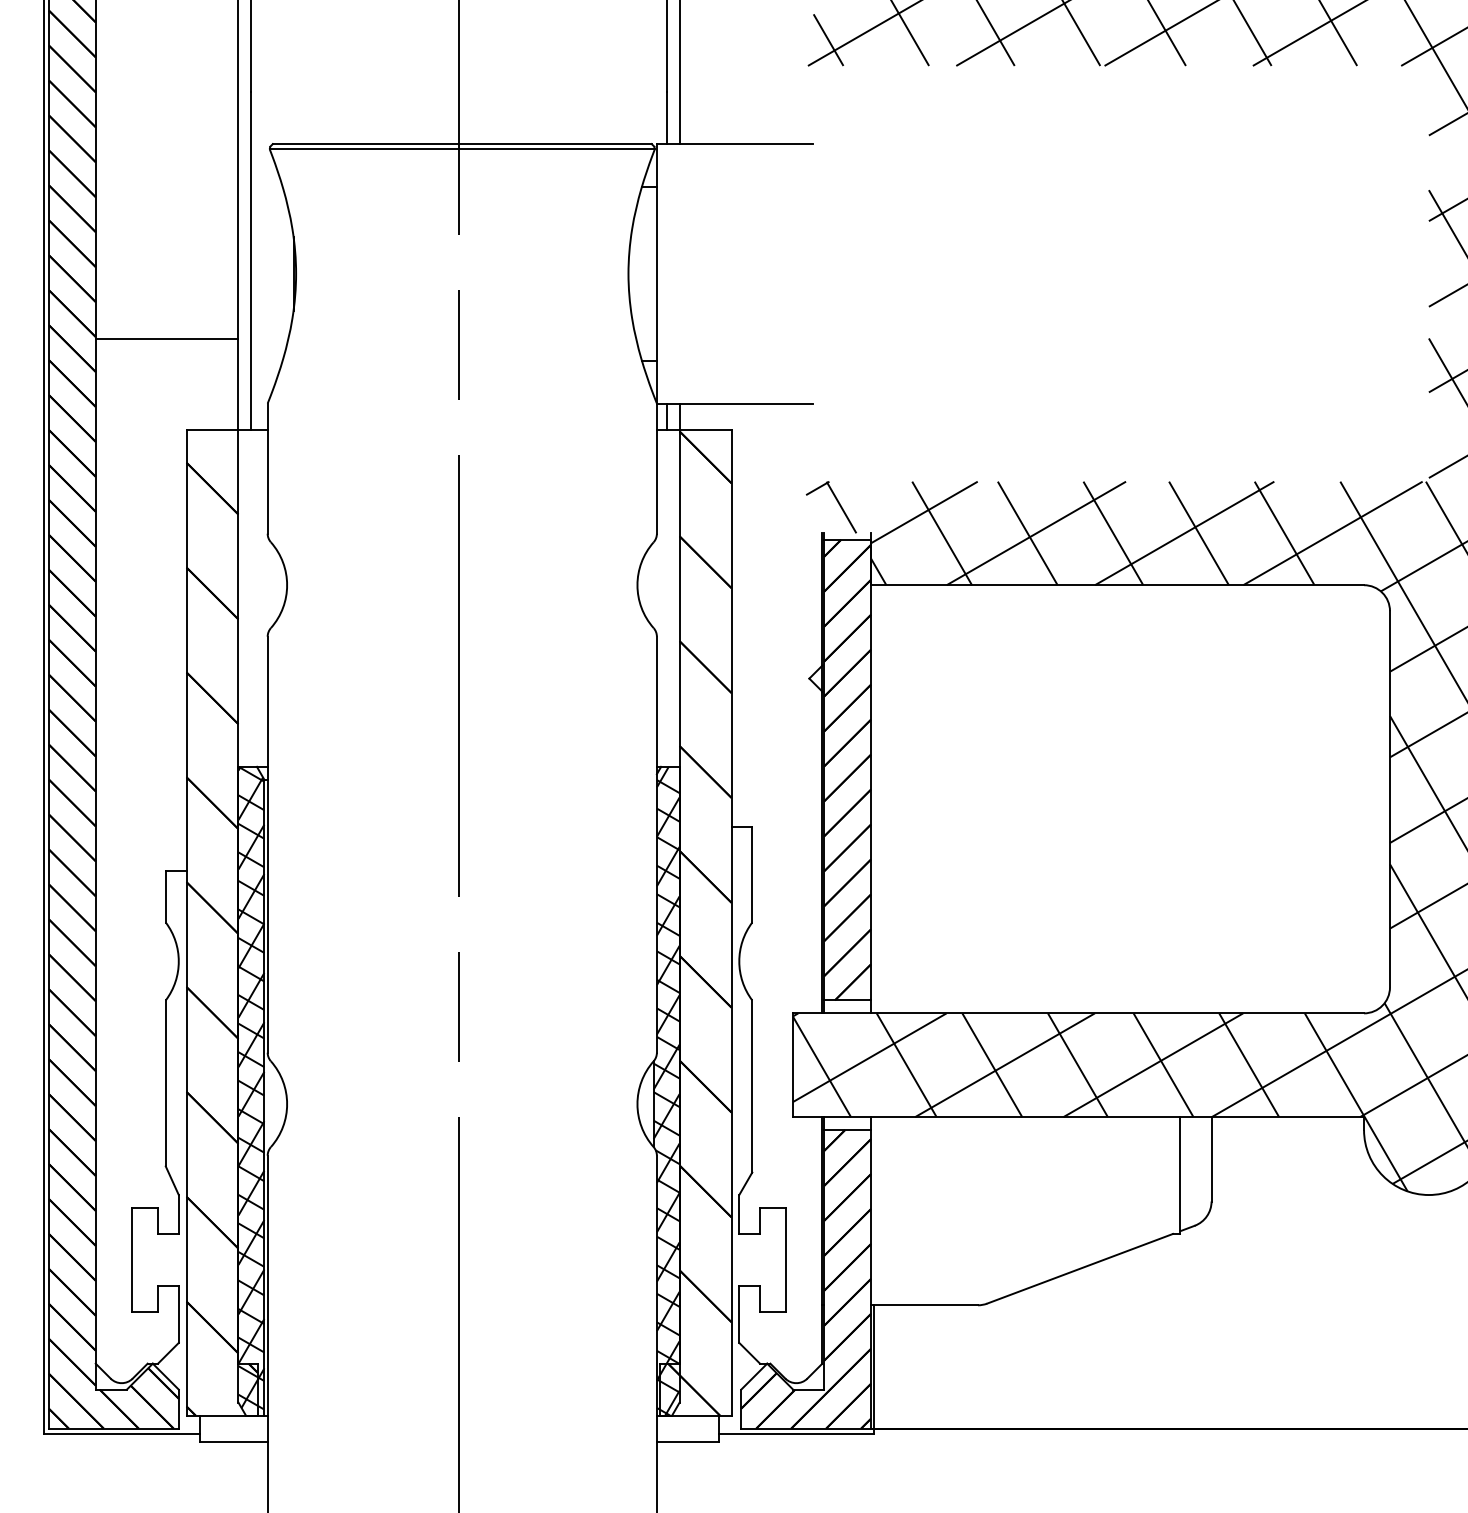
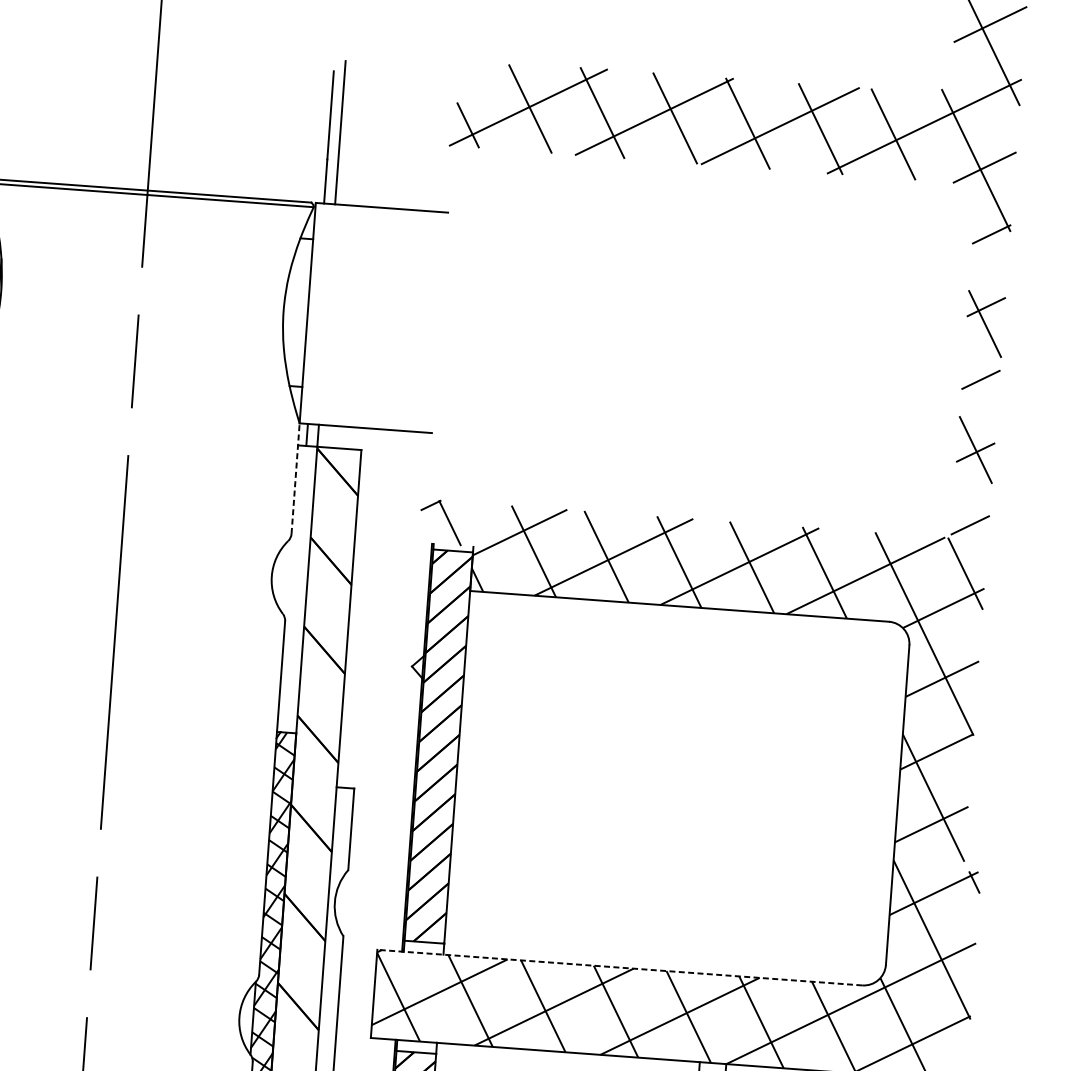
line: (656, 468) -> (295, 478), solid -> dashed
line: (1078, 1013) -> (619, 967), solid -> dashed

